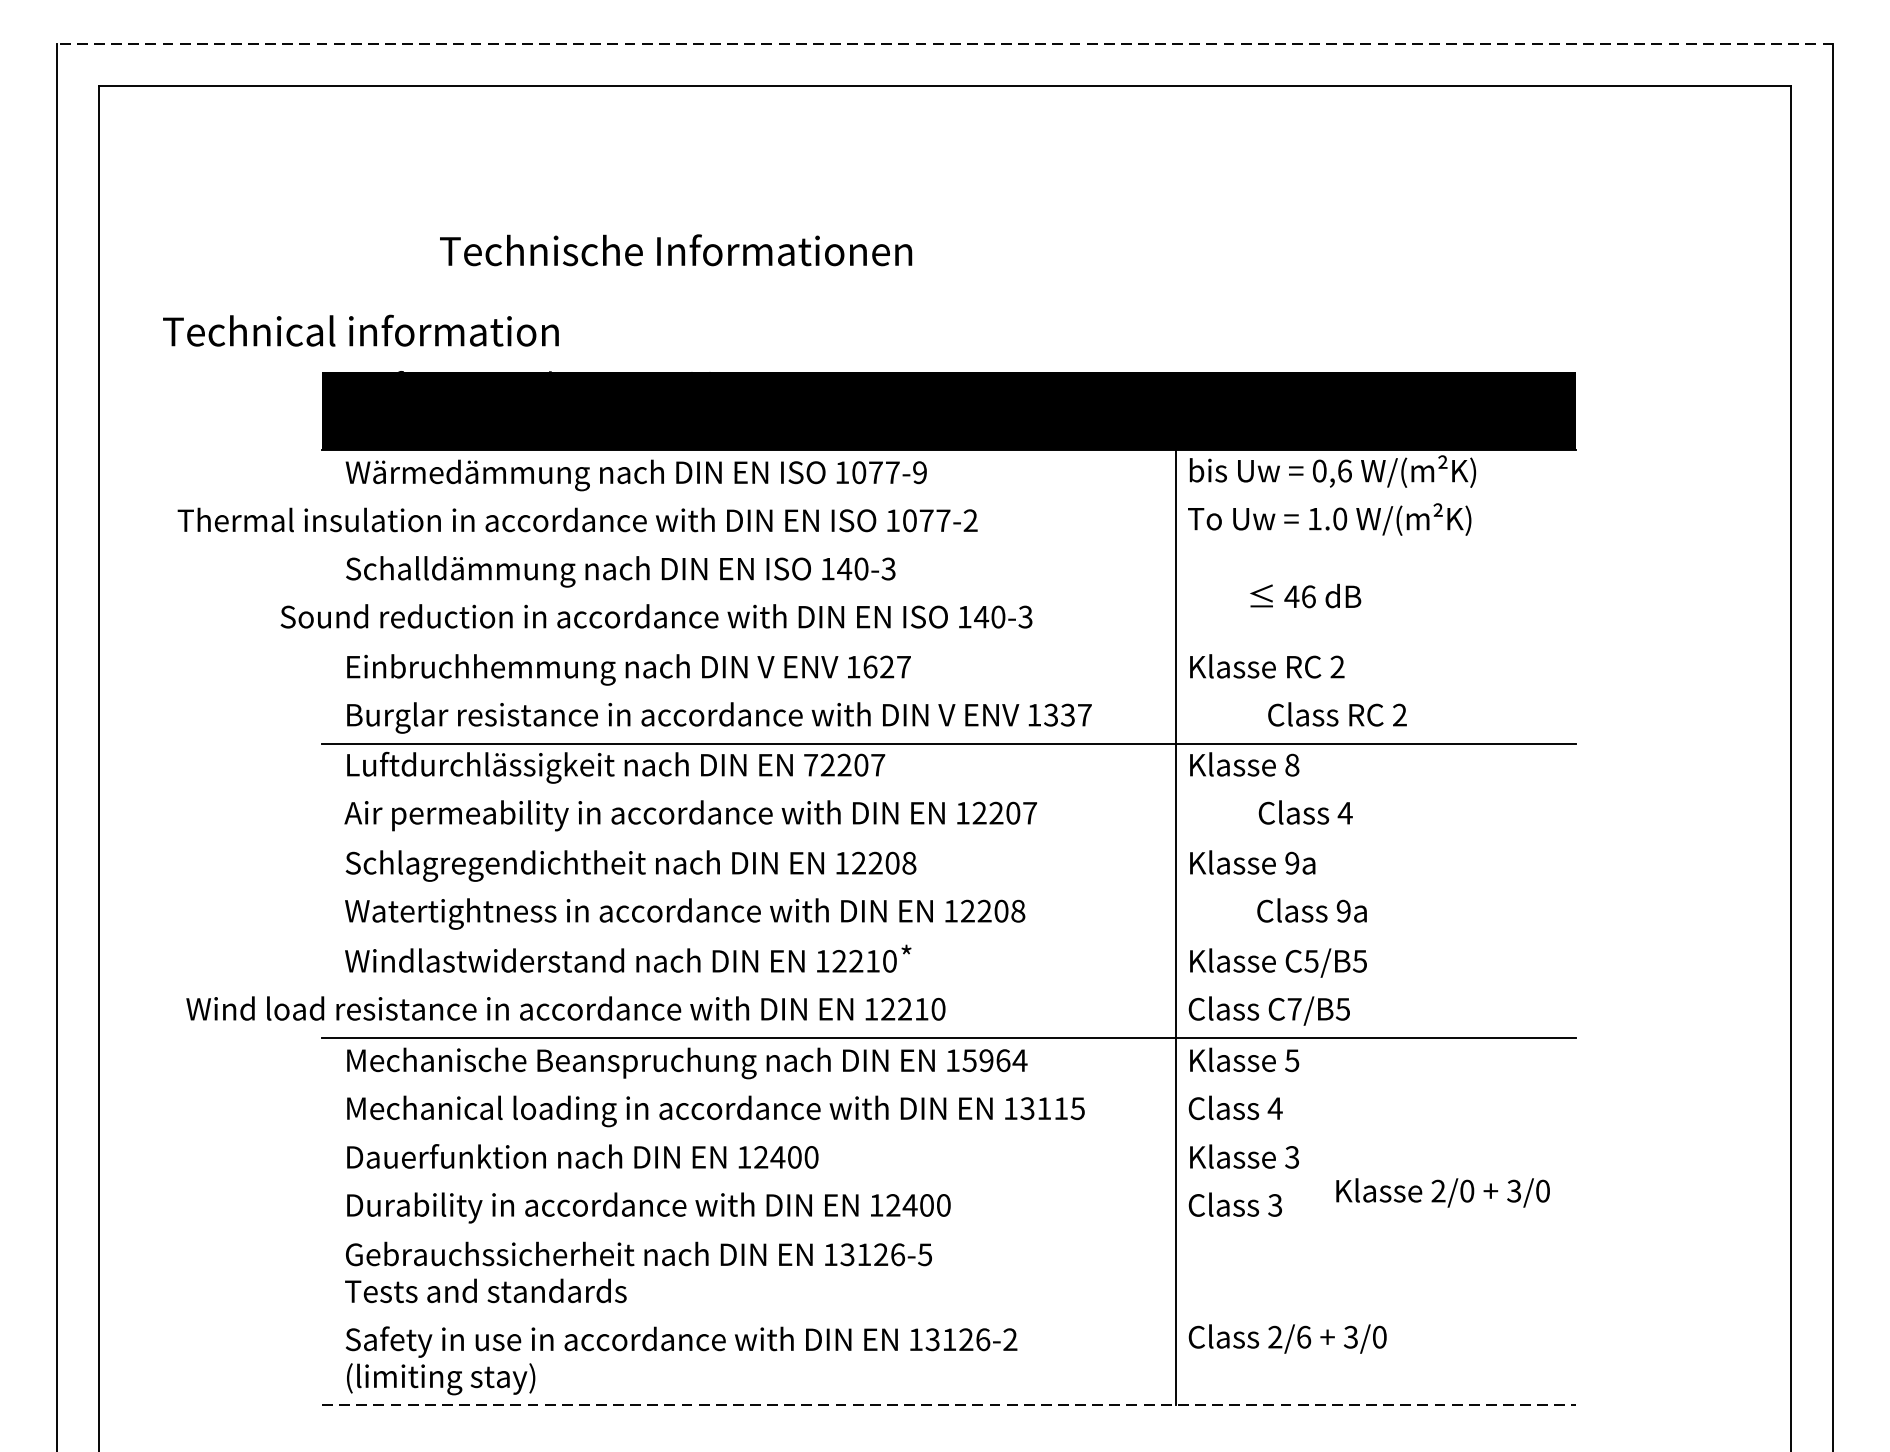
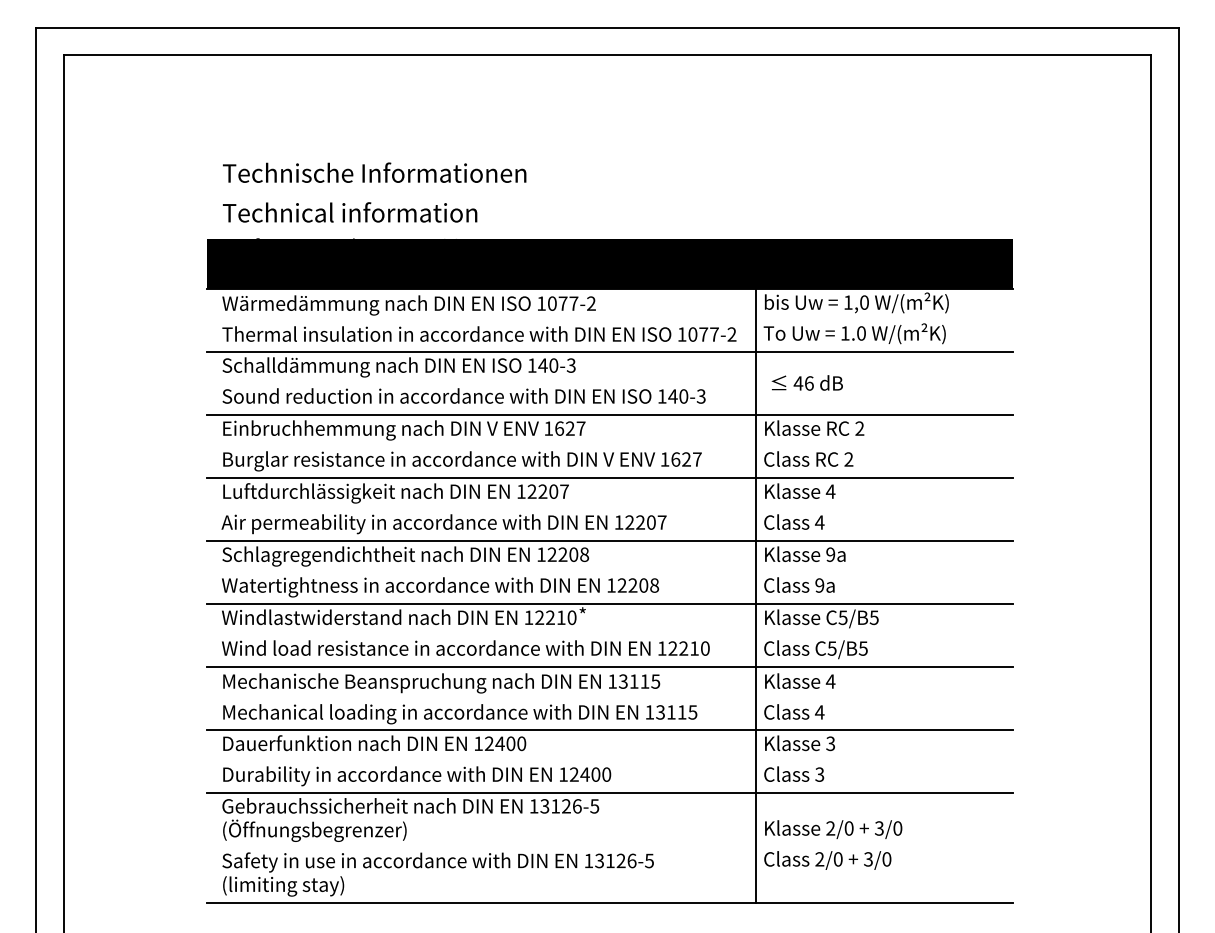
line: (943, 43) -> (606, 27), dashed -> solid
text: (675, 249) -> (374, 172), moved
text: (361, 330) -> (350, 212), moved
text: (1332, 470) -> (856, 302), 0,6 -> 1,0
text: (920, 472) -> (591, 303), 1077-9 -> 1077-2
text: (577, 519) -> (479, 333), moved
line: (949, 548) -> (610, 352), added
text: (1304, 595) -> (806, 382), moved
text: (655, 615) -> (463, 395), moved
line: (949, 646) -> (610, 415), added
text: (1337, 713) -> (808, 458), moved
text: (1058, 715) -> (680, 459), 1337 -> 1627
text: (811, 764) -> (521, 491), 72207 -> 12207
text: (1291, 764) -> (830, 491), 8 -> 4
text: (1305, 811) -> (794, 521), moved
line: (949, 842) -> (610, 541), added
text: (1312, 909) -> (799, 584), moved
line: (949, 940) -> (610, 604), added
text: (565, 1007) -> (465, 647), moved
text: (1293, 1009) -> (831, 648), C7/B5 -> C5/B5
text: (994, 1060) -> (639, 681), 15964 -> 13115
text: (1291, 1060) -> (830, 681), 5 -> 4
line: (949, 1136) -> (610, 730), added
text: (1442, 1192) -> (833, 829), moved
line: (949, 1233) -> (610, 792), added
text: (487, 1292) -> (313, 830), Tests and standards -> (Öffnungsbegrenzer)
text: (1302, 1337) -> (837, 859), 2/6 -> 2/0
text: (1010, 1338) -> (649, 860), 13126-2 -> 13126-5
line: (949, 1405) -> (610, 903), dashed -> solid

